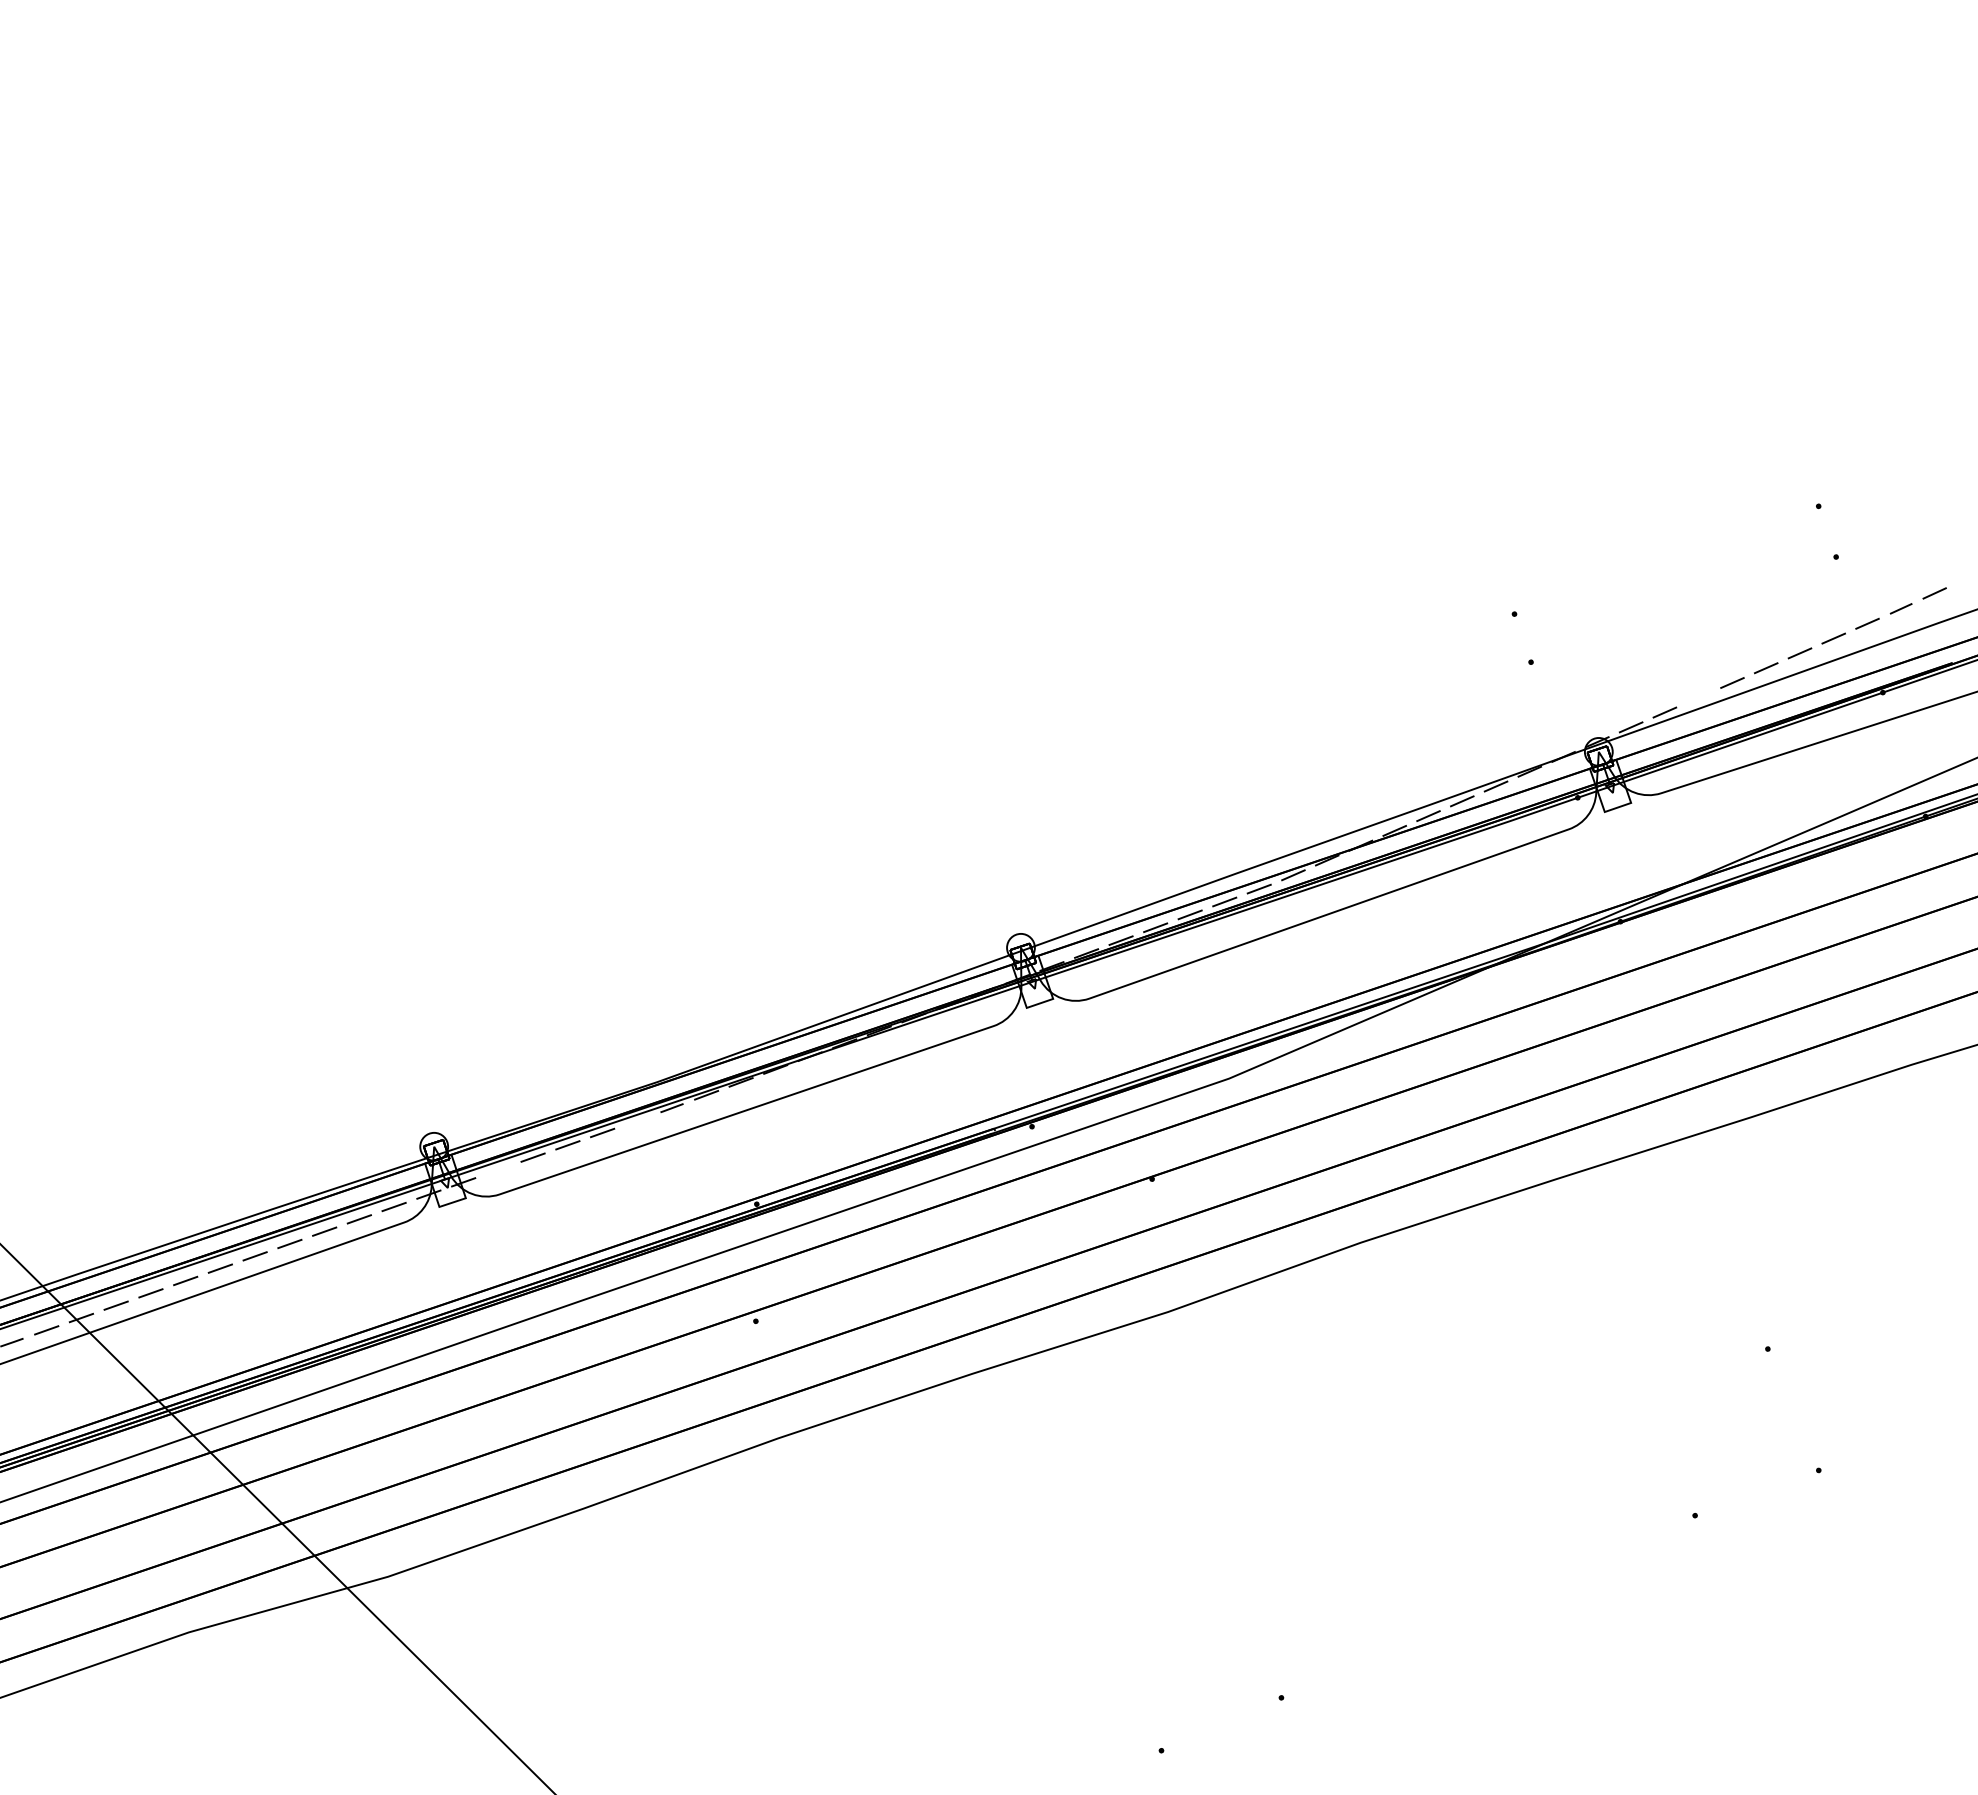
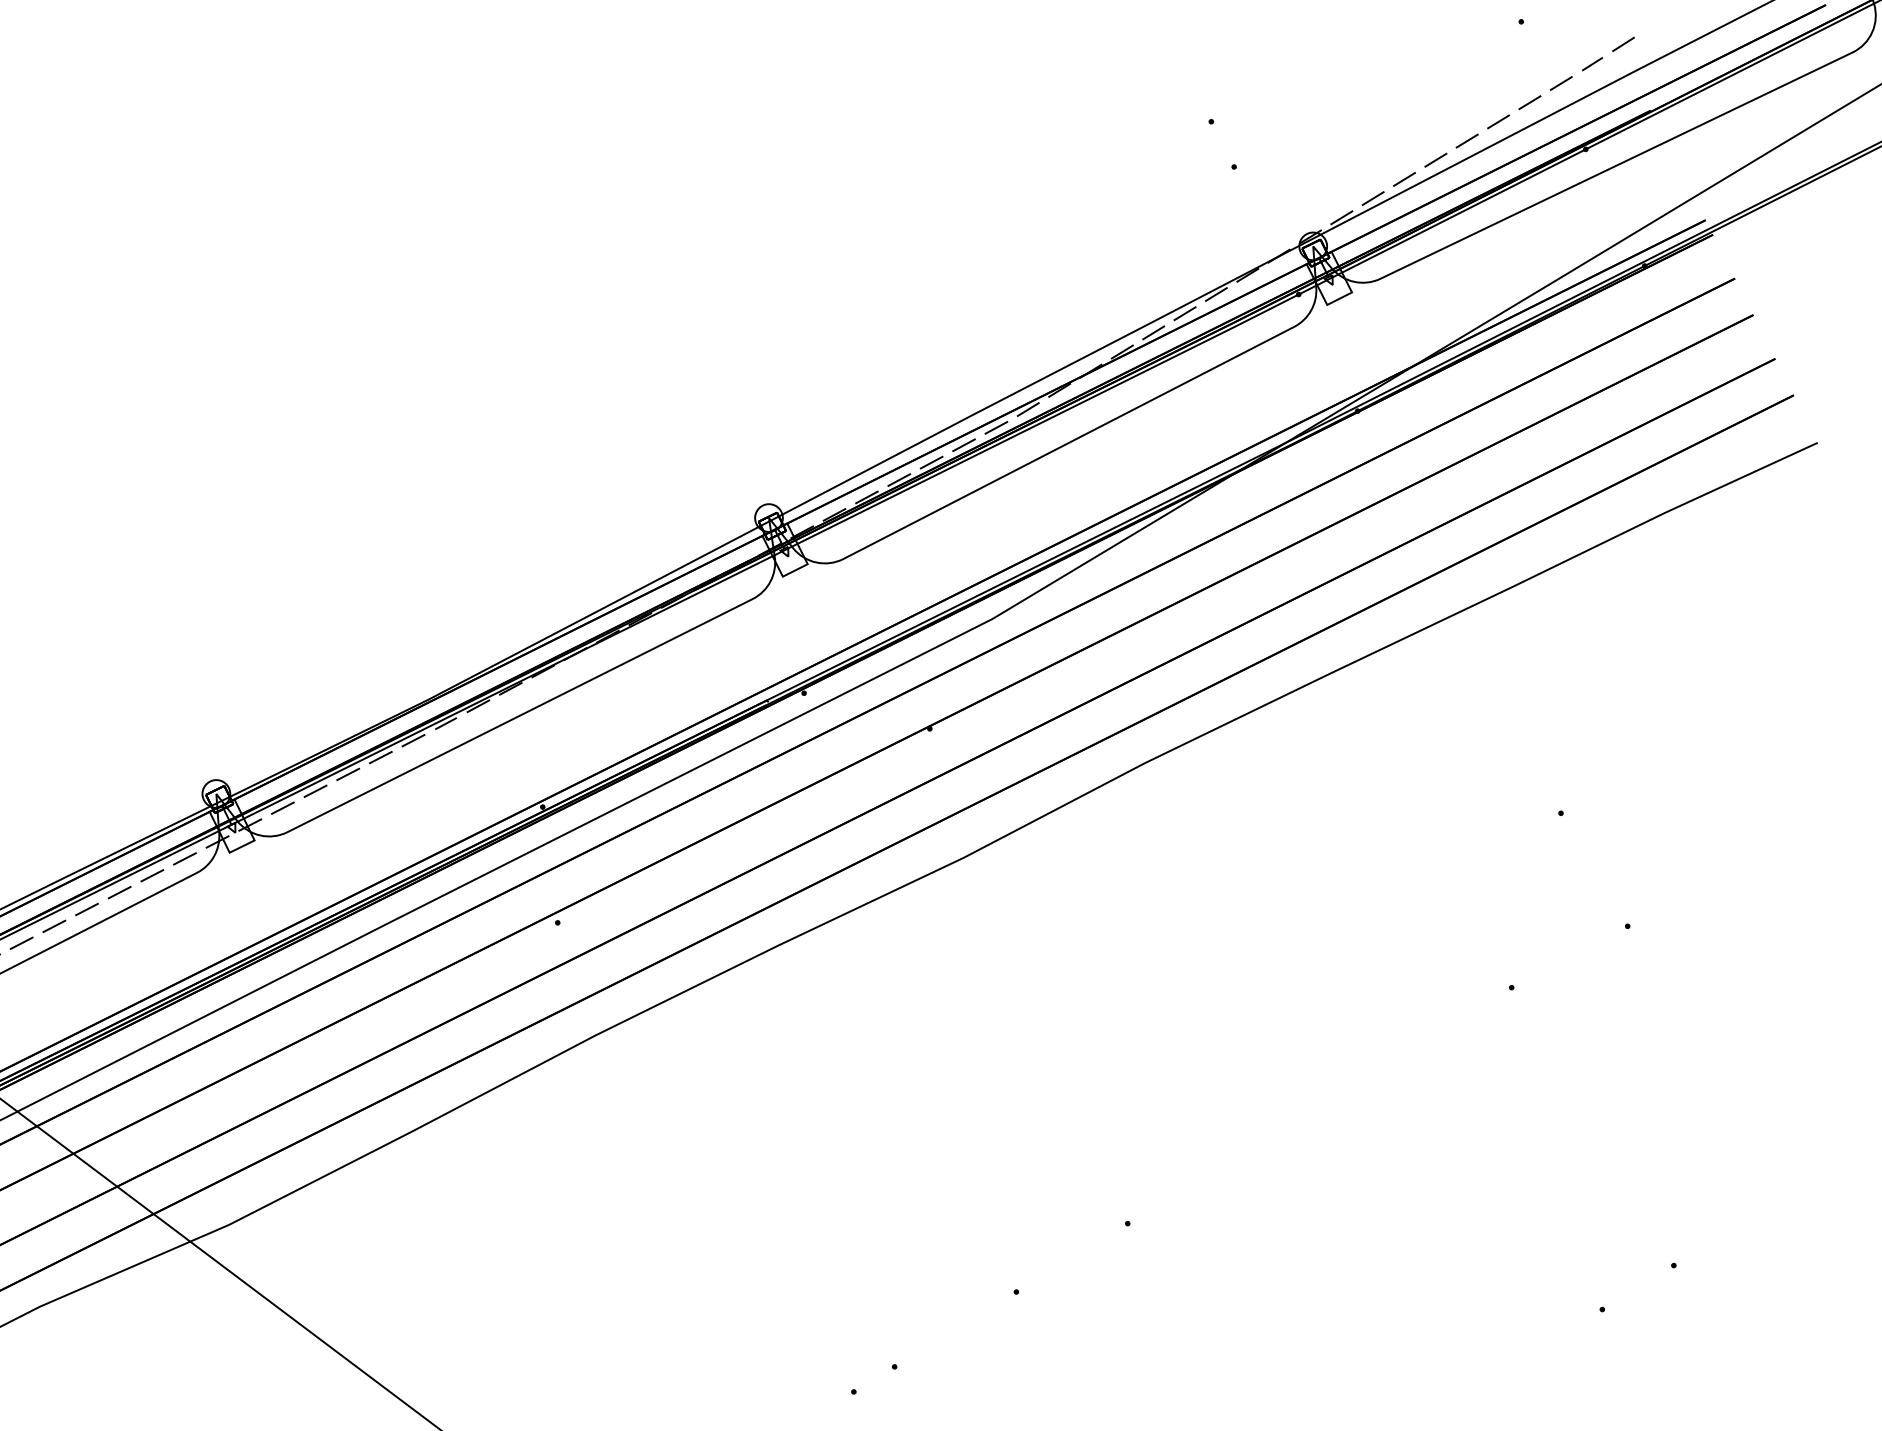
line: (1698, 697) -> (1404, 179), added
line: (636, 1120) -> (412, 740), added
line: (497, 1169) -> (281, 807), added

